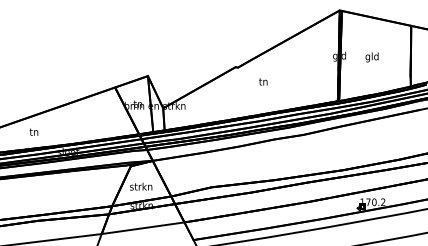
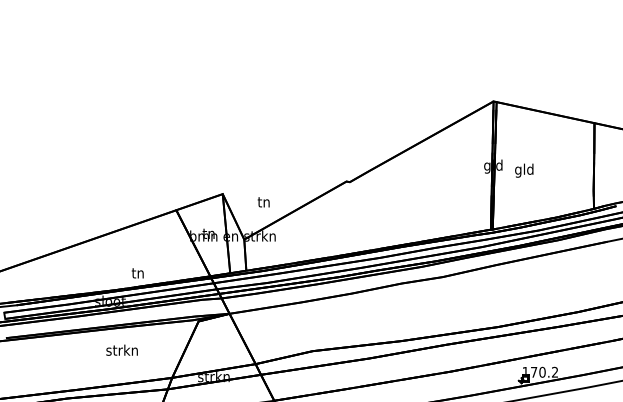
text: (372, 57) -> (524, 170), moved
text: (263, 82) -> (263, 202), moved
text: (33, 132) -> (137, 273), moved
text: (140, 186) -> (121, 349), moved

